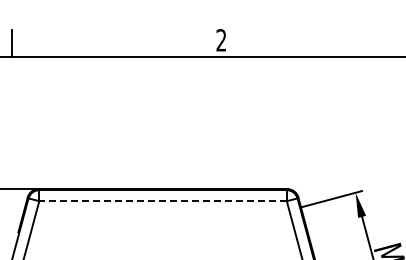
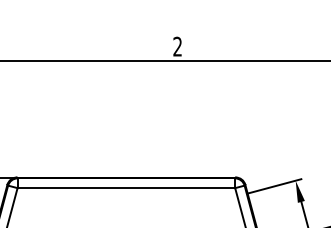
line: (163, 201) -> (126, 188), dashed -> solid

